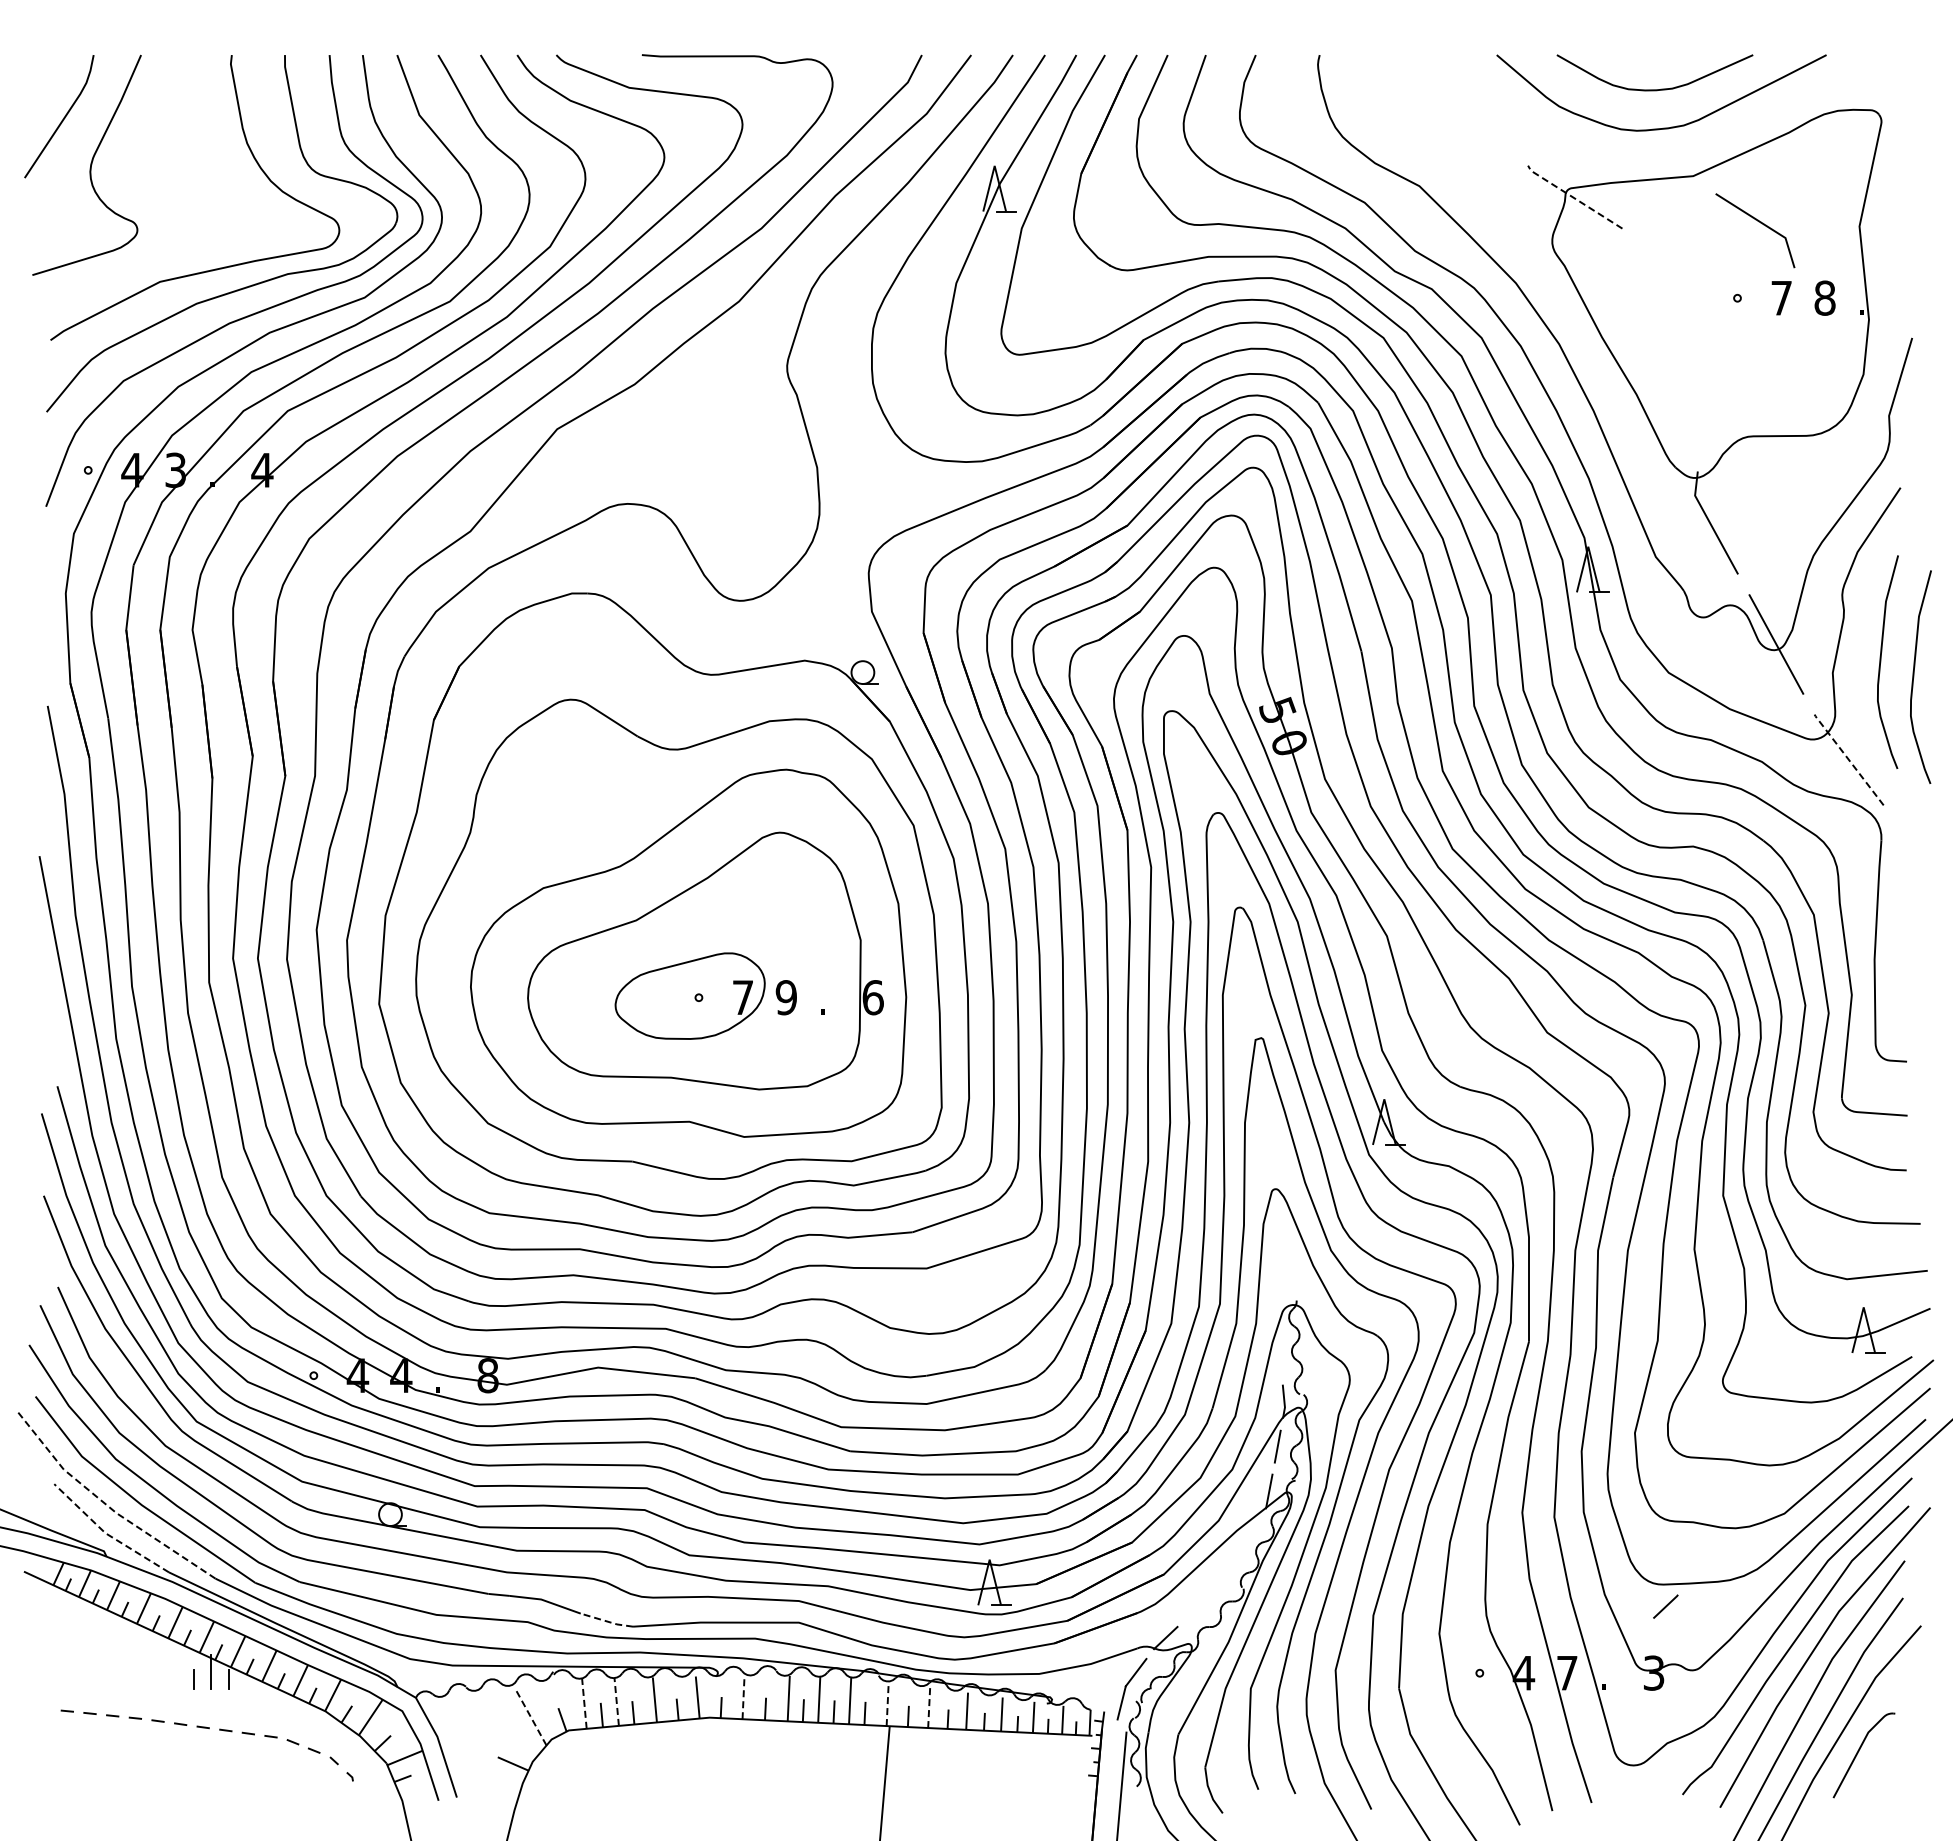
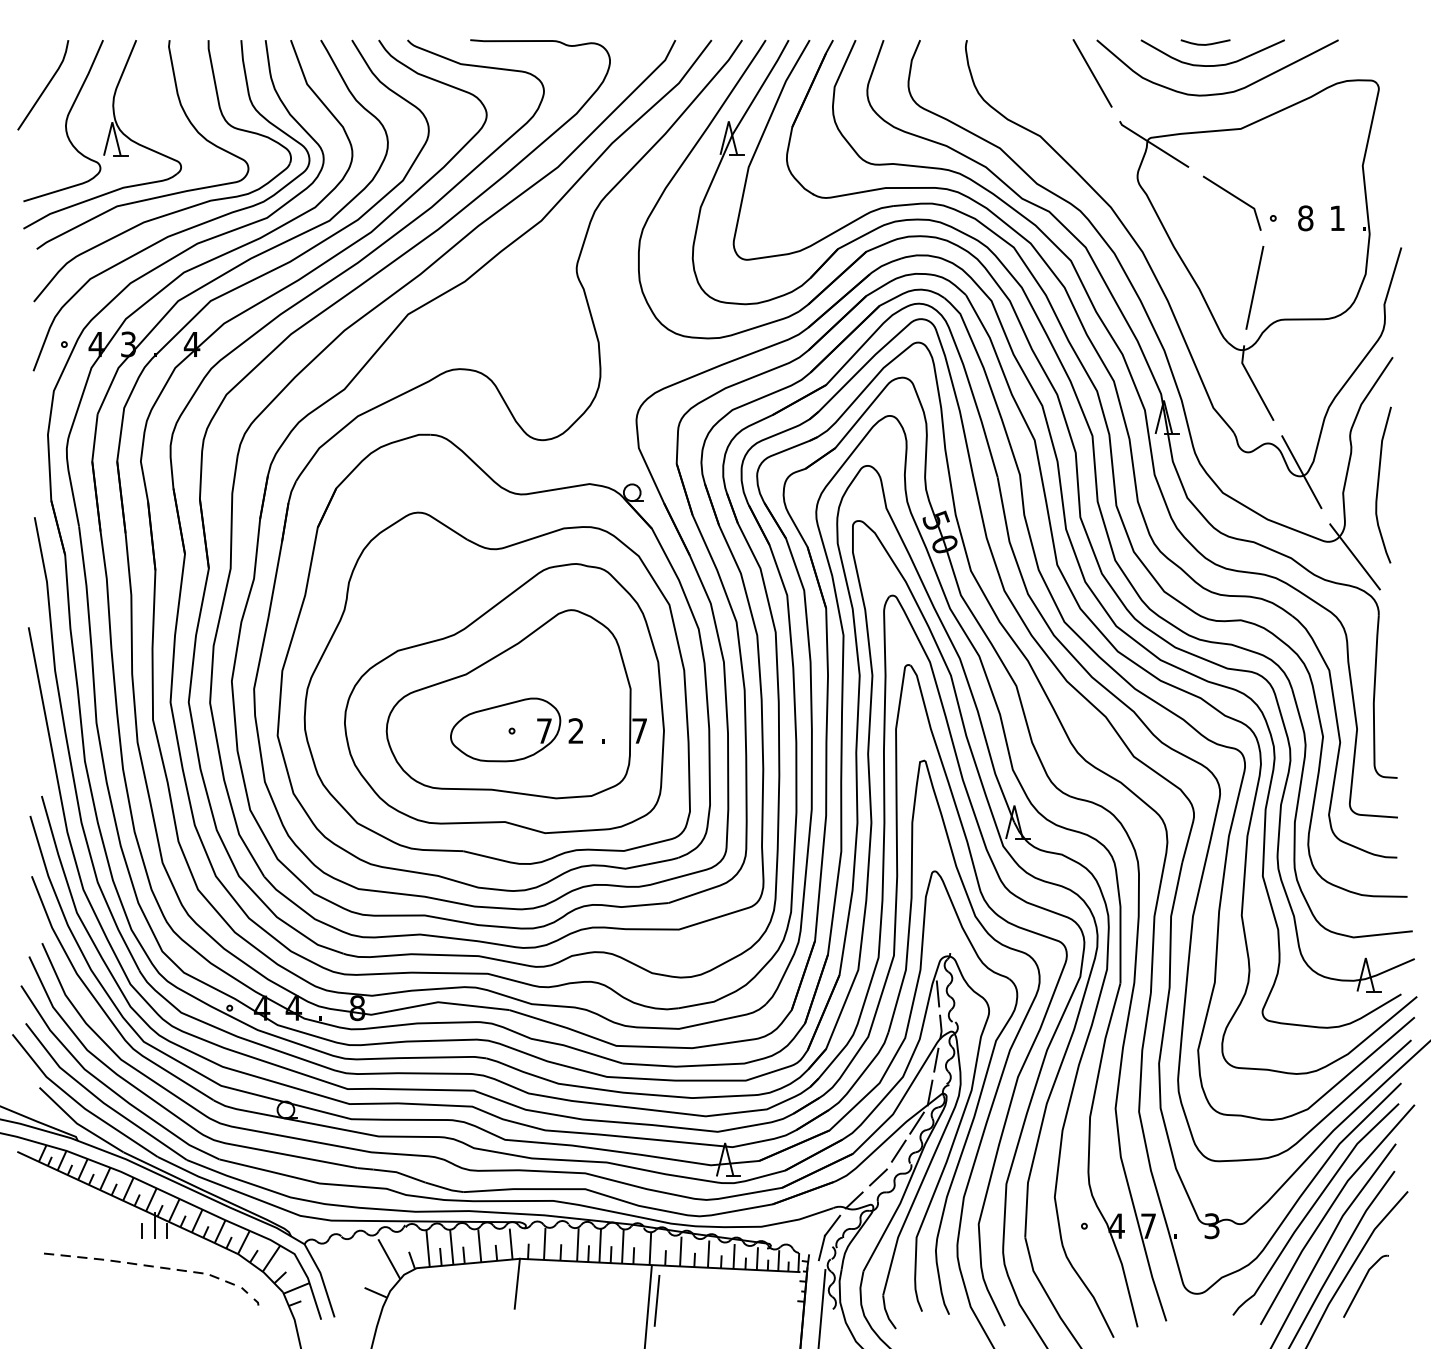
curve: (1645, 60) -> (1205, 44), added
line: (1490, 100) -> (1092, 73), added
part: (147, 186) -> (107, 136), added
line: (1573, 197) -> (1153, 144), dashed -> solid
line: (1760, 223) -> (1235, 198), moved
text: (1781, 297) -> (1305, 217), 7 -> 8
text: (1824, 297) -> (1337, 217), 8 -> 1
line: (1711, 392) -> (1254, 287), added
curve: (1914, 676) -> (1403, 495), removed
line: (1848, 759) -> (1354, 556), dashed -> solid
text: (785, 997) -> (575, 730), 9 -> 2
text: (872, 997) -> (639, 730), 6 -> 7
line: (1279, 1356) -> (937, 994), added
line: (106, 1504) -> (77, 1102), dashed -> solid
line: (1251, 1532) -> (917, 1123), added
line: (106, 1533) -> (77, 1123), dashed -> solid
line: (1226, 1570) -> (898, 1150), added
line: (1665, 1606) -> (878, 1177), moved
line: (607, 1621) -> (445, 1188), dashed -> solid
line: (743, 1697) -> (544, 1244), dashed -> solid
line: (616, 1702) -> (451, 1247), dashed -> solid
line: (584, 1703) -> (428, 1248), dashed -> solid
line: (887, 1703) -> (650, 1248), dashed -> solid
line: (929, 1707) -> (681, 1251), dashed -> solid
line: (531, 1717) -> (389, 1258), dashed -> solid
line: (705, 1751) -> (516, 1283), added
line: (896, 1774) -> (656, 1300), added

